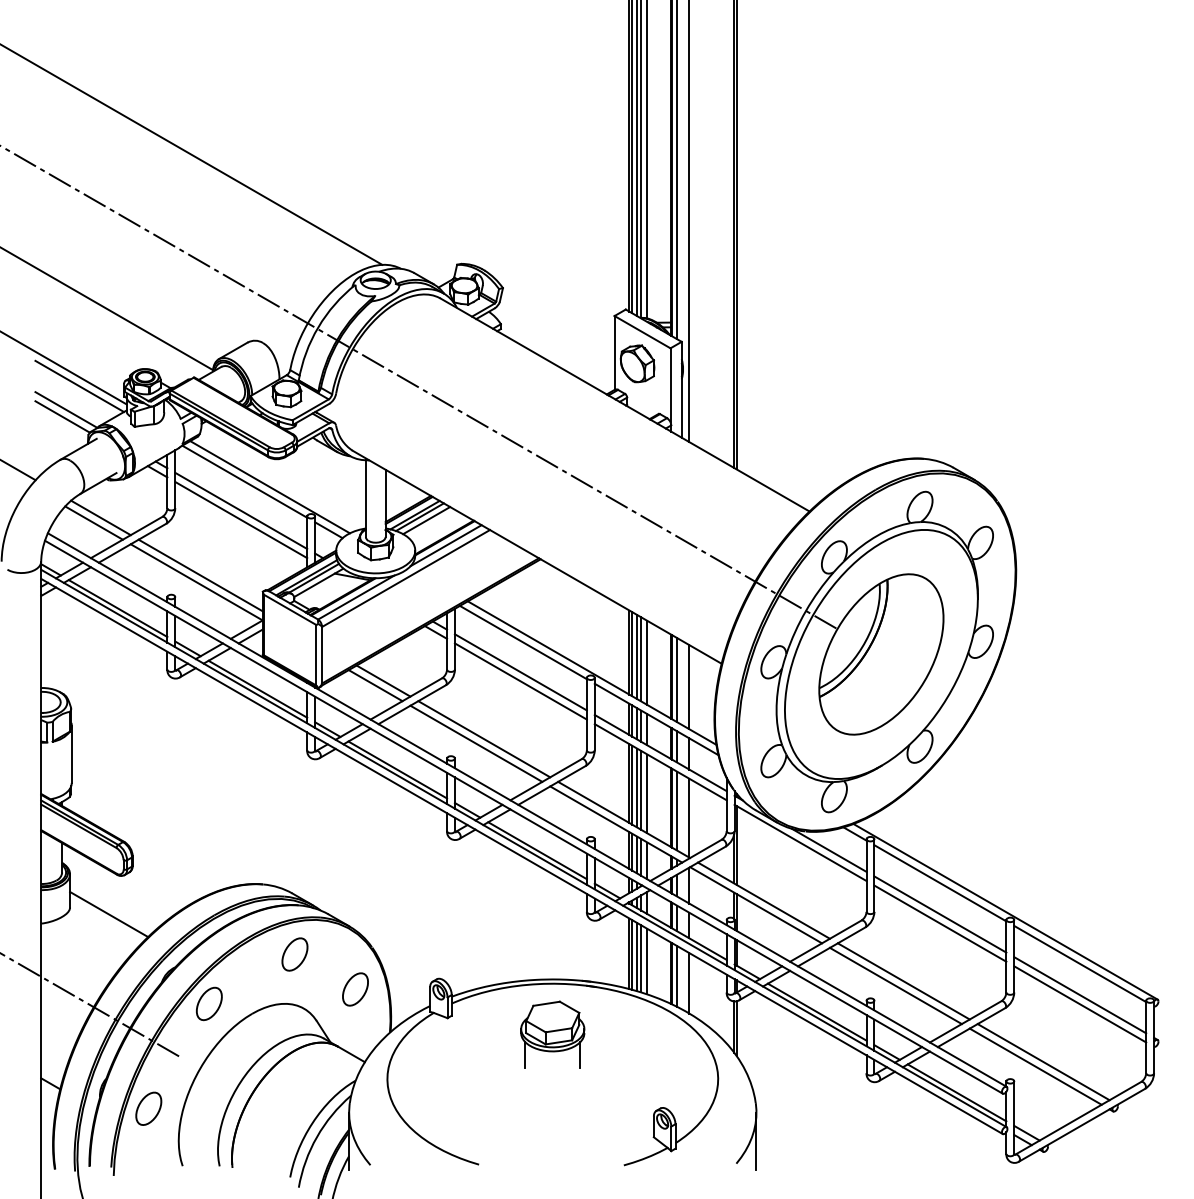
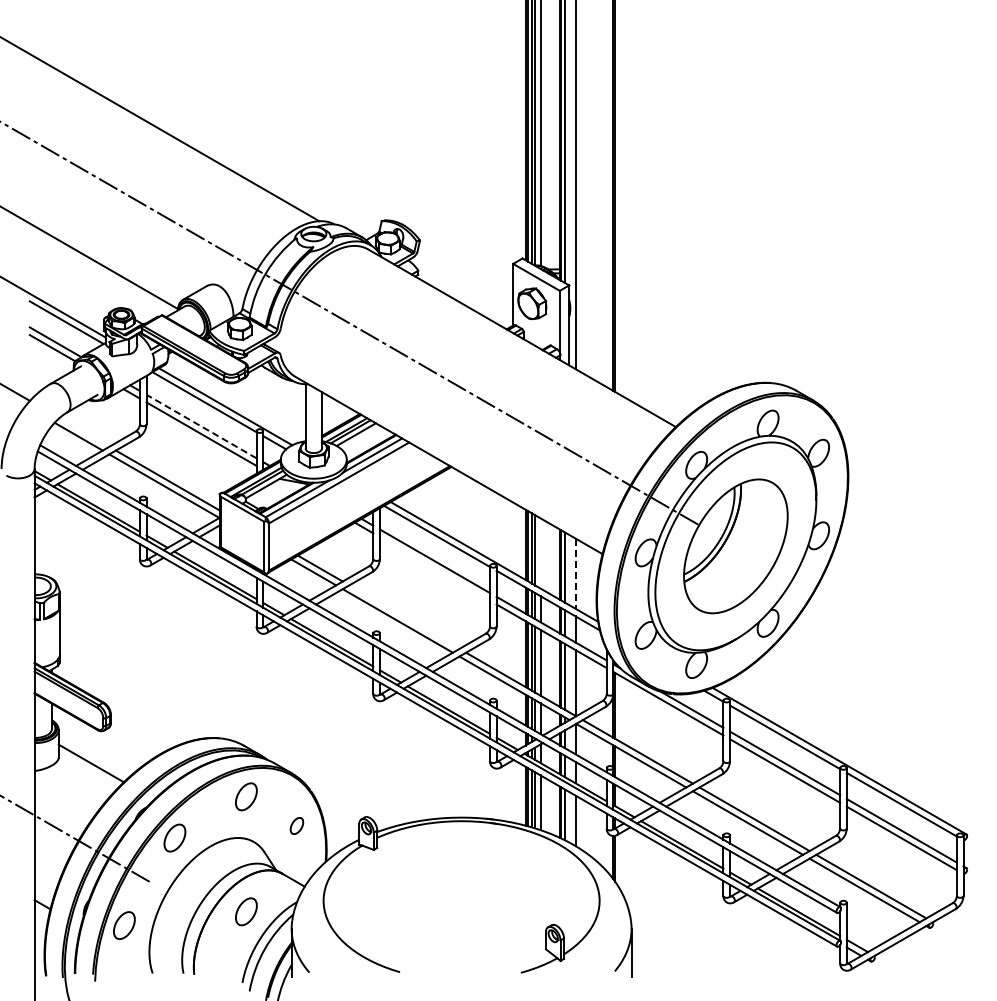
line: (241, 510) -> (201, 426), solid -> dashed
line: (100, 518) -> (84, 432), removed
line: (647, 662) -> (540, 553), removed
line: (520, 680) -> (434, 568), removed
line: (689, 688) -> (575, 574), solid -> dashed
line: (484, 738) -> (404, 616), removed
part: (354, 988) -> (296, 825), size x0.6
part: (552, 1034) -> (461, 863), removed
part: (295, 1091) -> (246, 911), added

